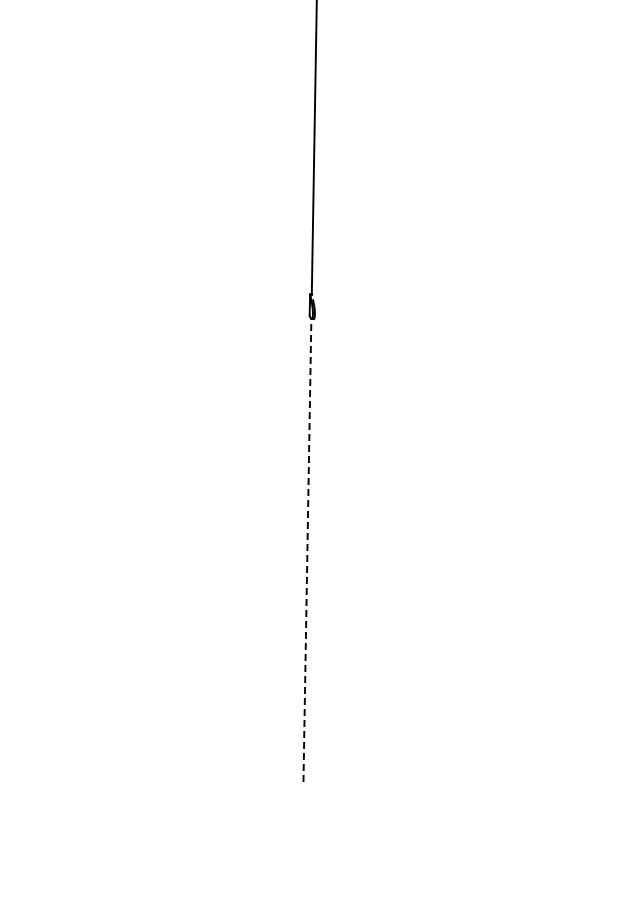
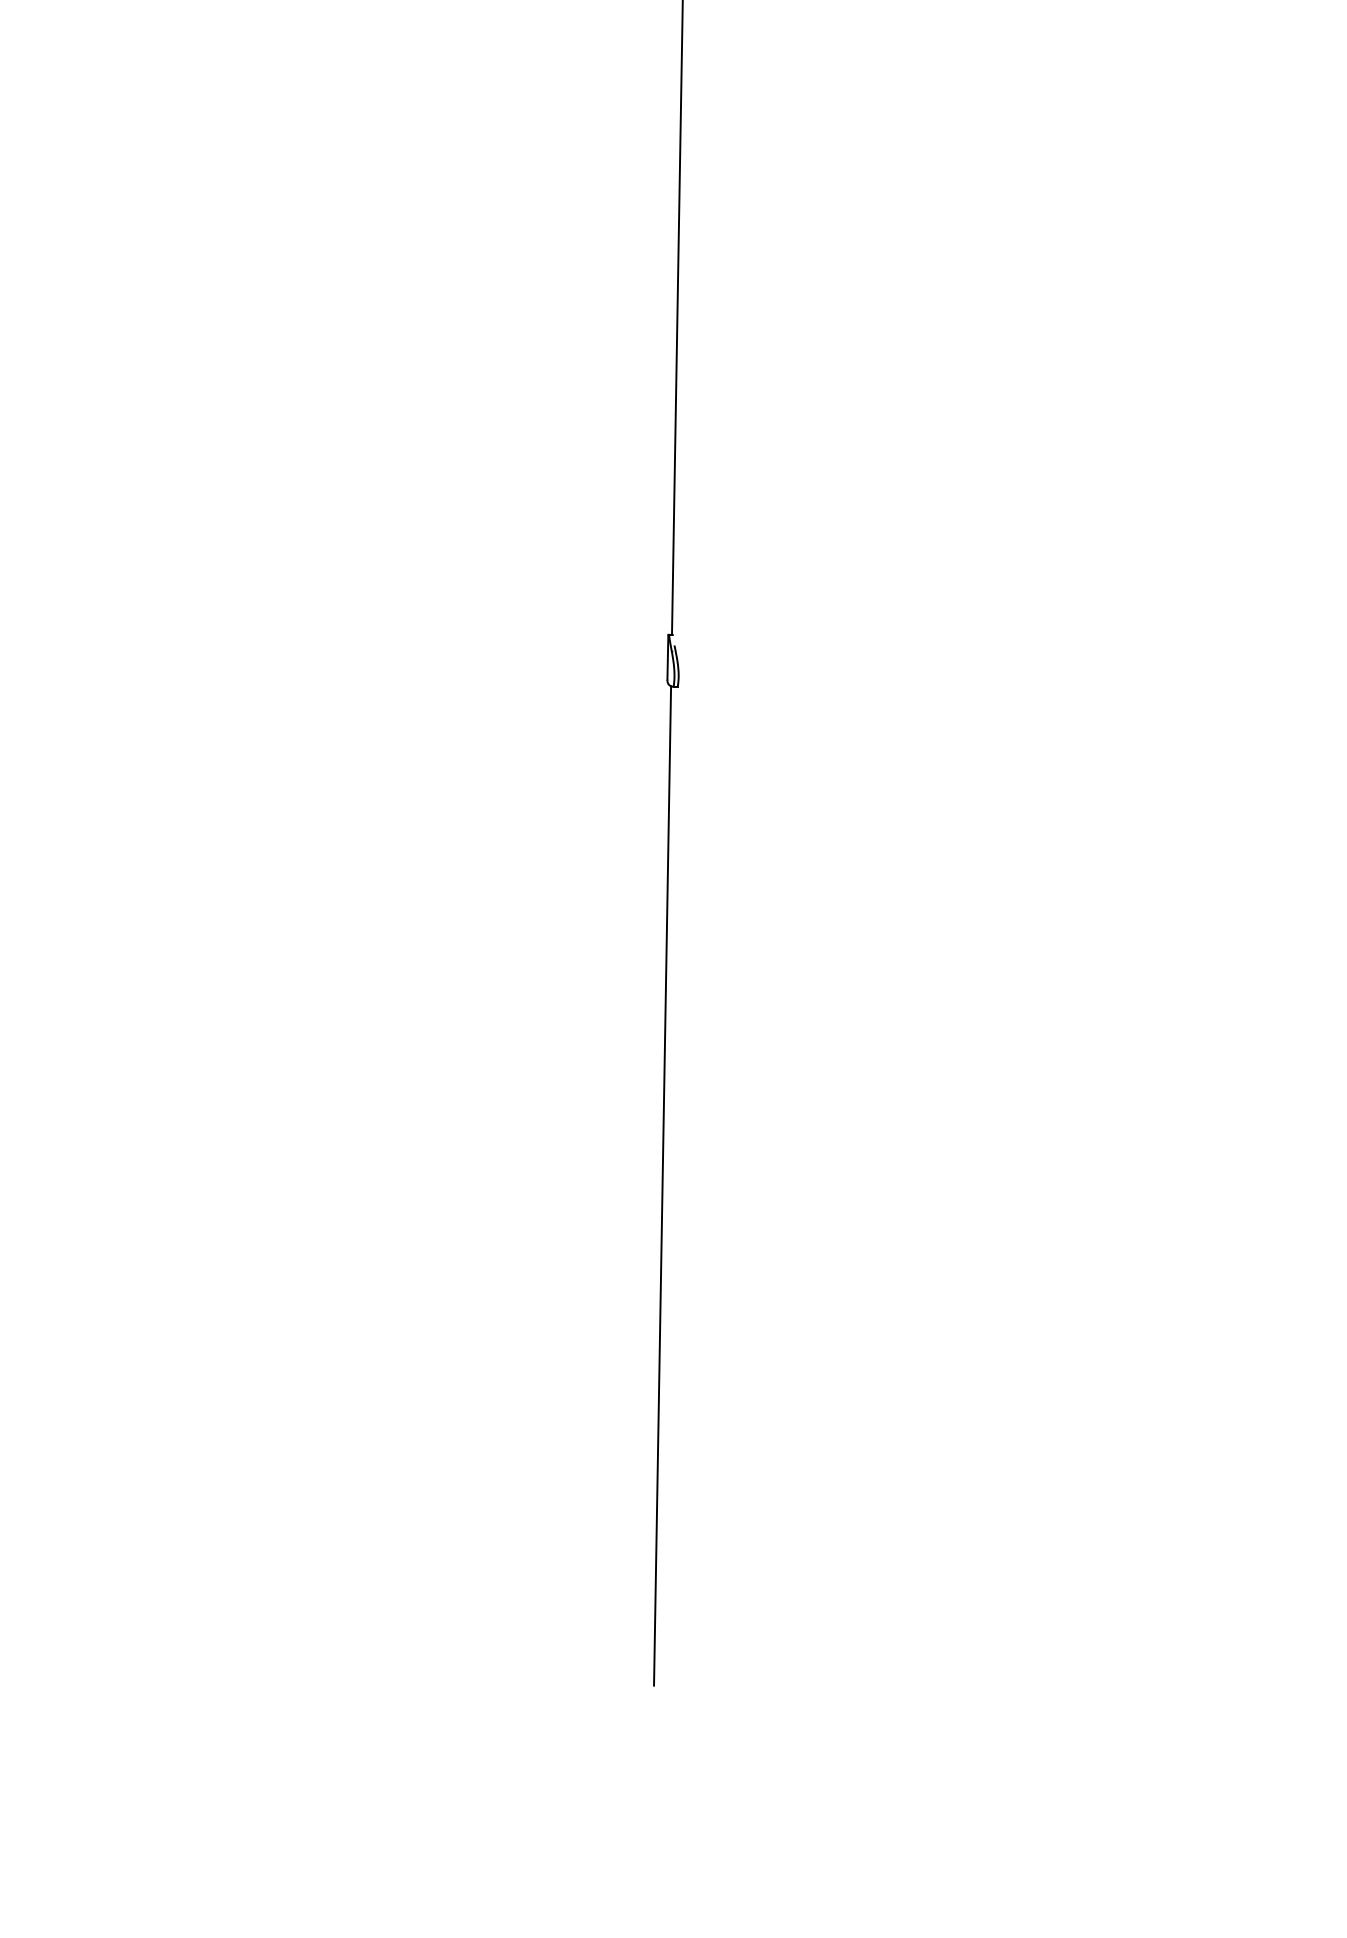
line: (307, 550) -> (662, 1186), dashed -> solid

